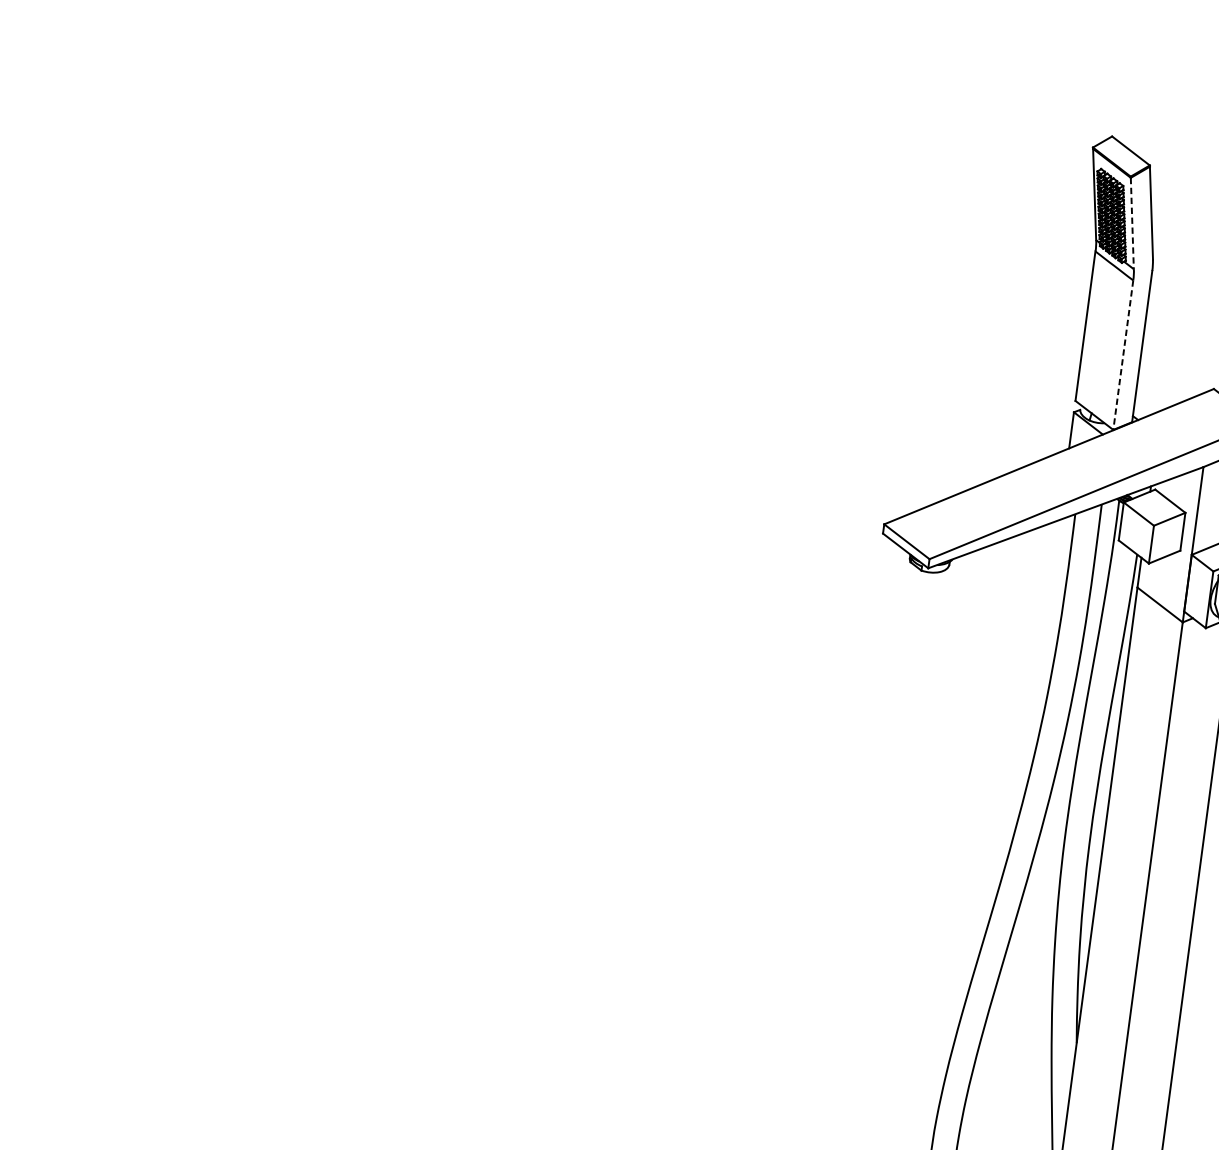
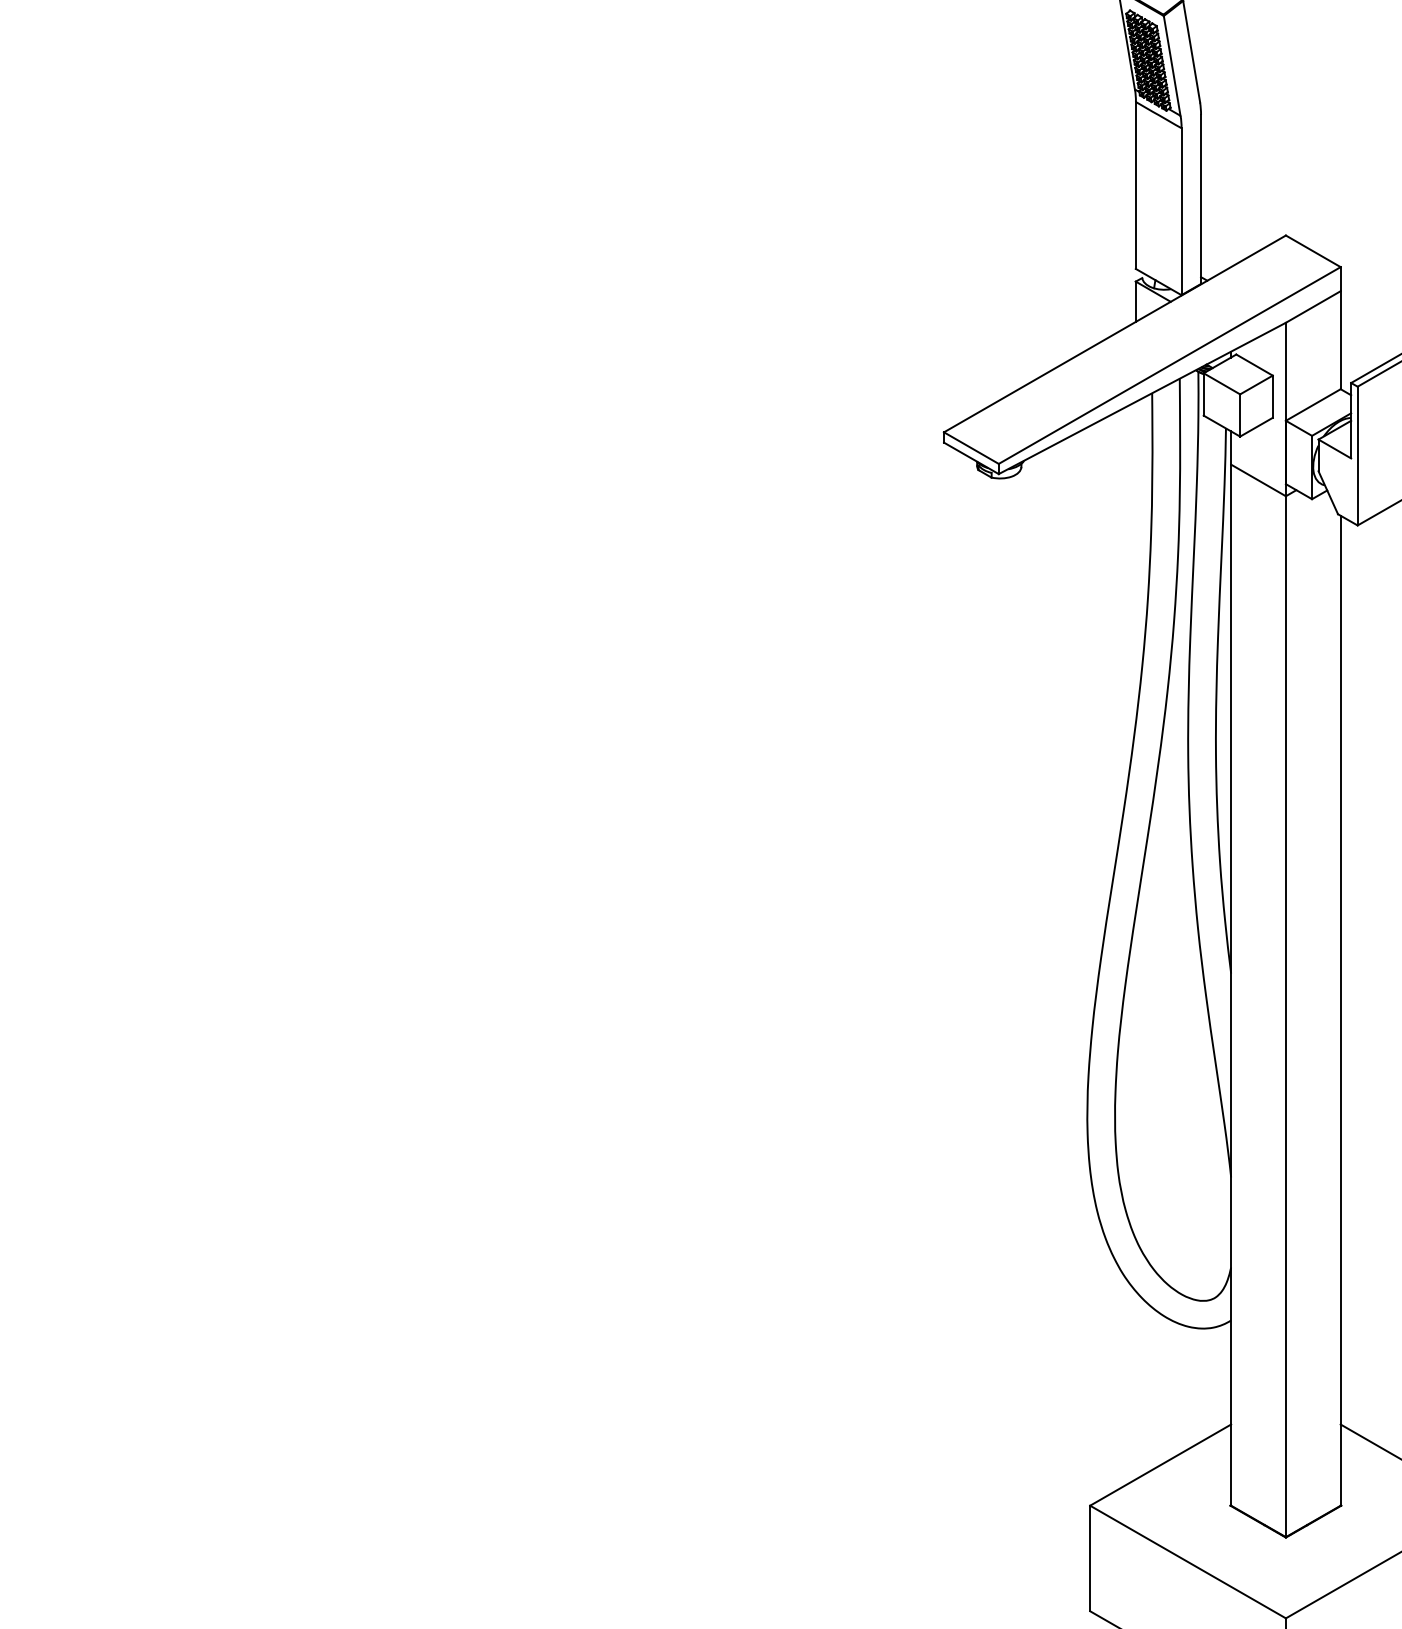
line: (1132, 223) -> (1172, 65), dashed -> solid
line: (1123, 355) -> (1181, 212), dashed -> solid

